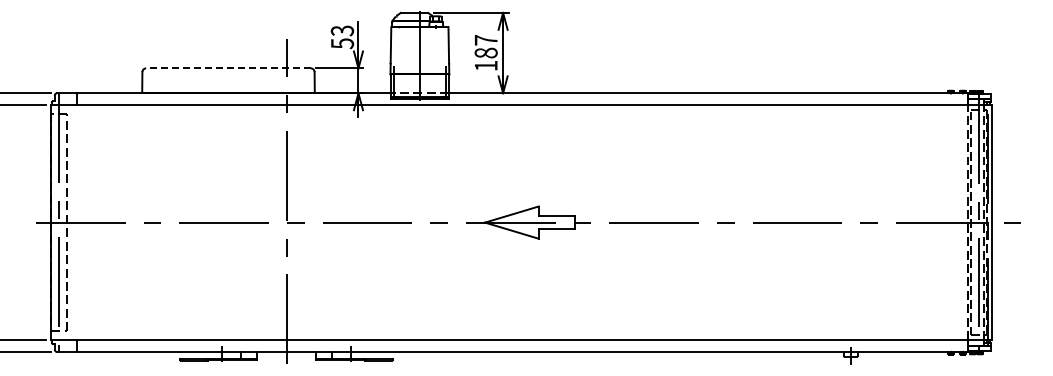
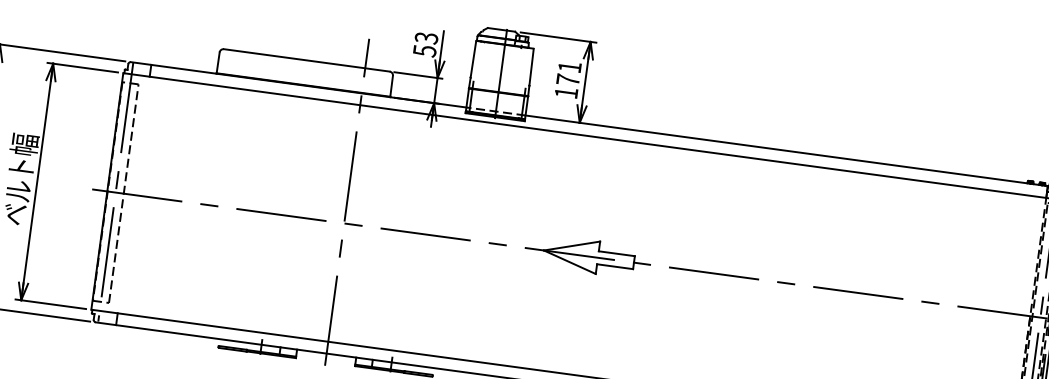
text: (485, 46) -> (568, 73), 187 -> 171
line: (228, 68) -> (306, 60), dashed -> solid

